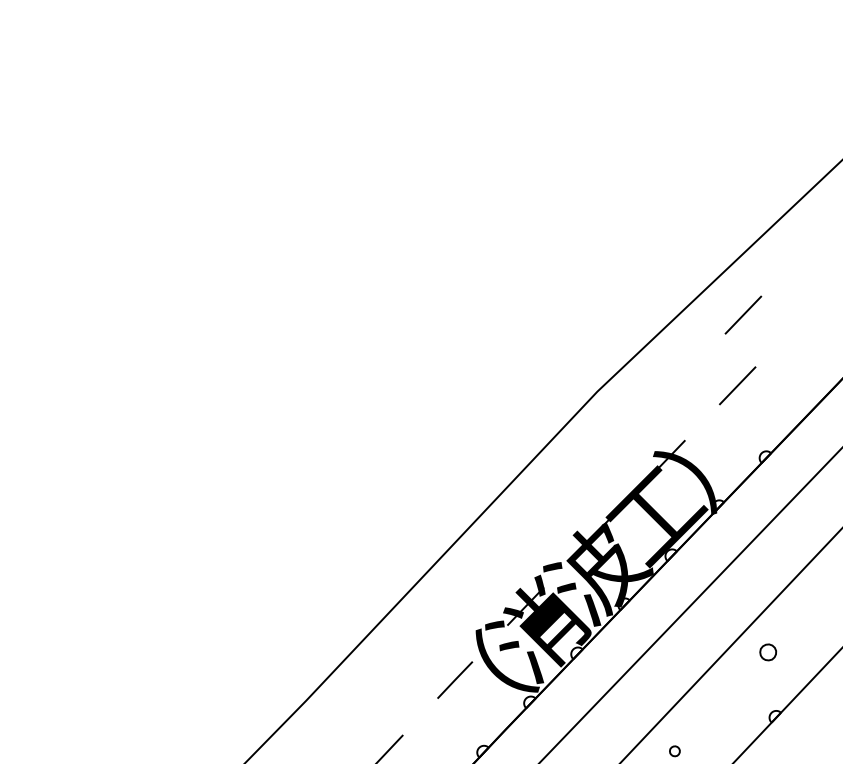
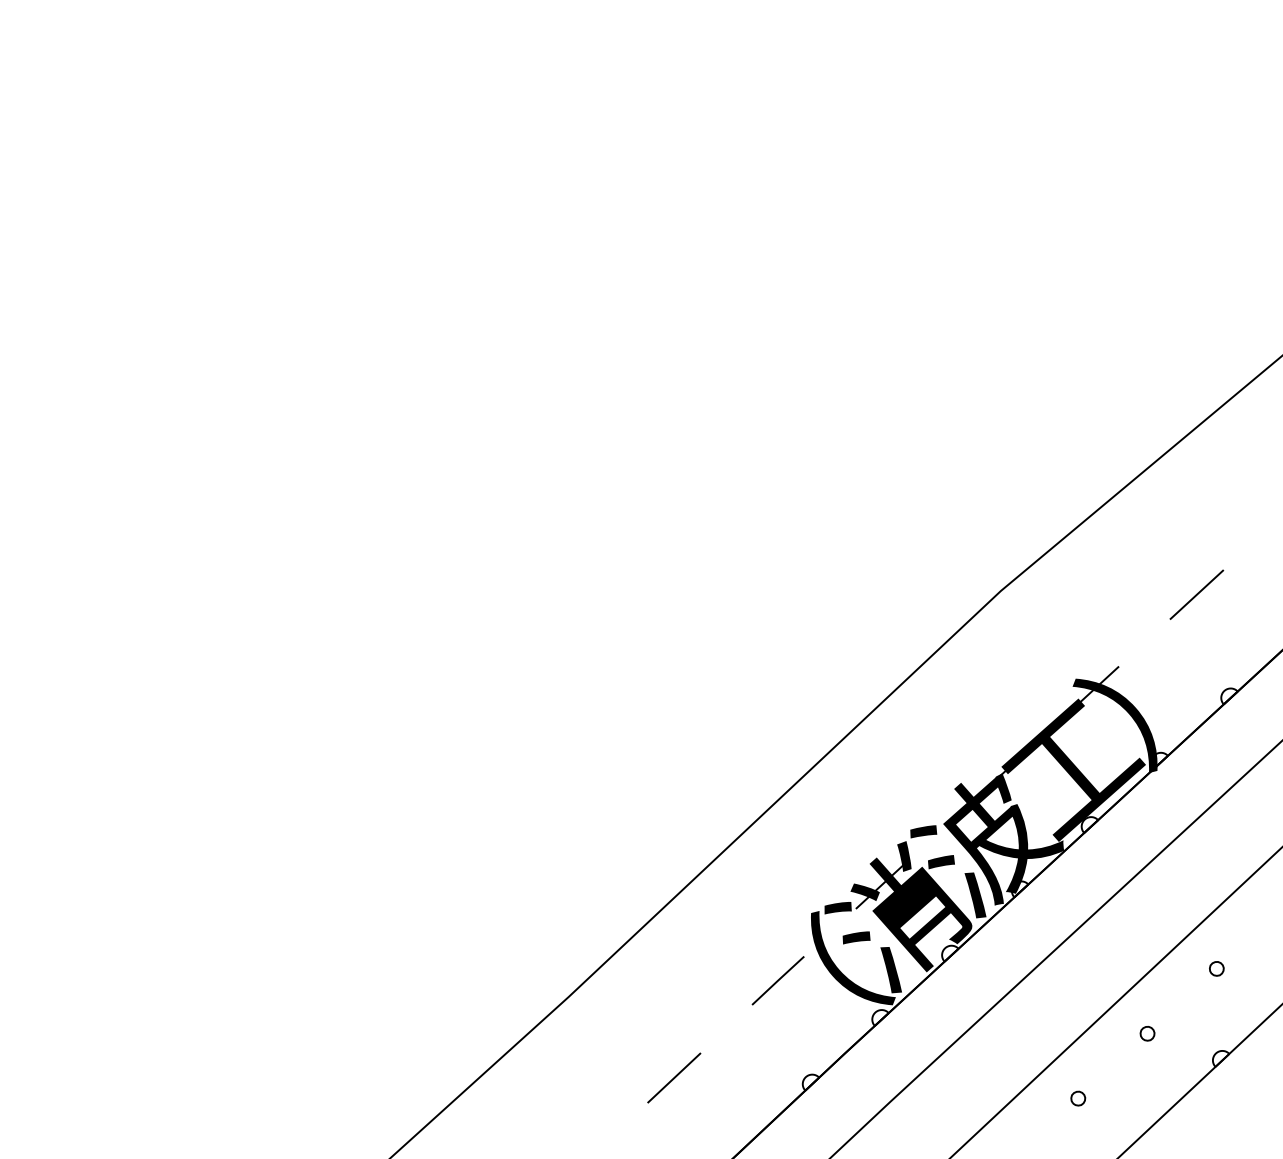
line: (743, 314) -> (1210, 496), removed
part: (768, 652) -> (1216, 968), size x0.62
part: (721, 701) -> (1147, 1033), added

